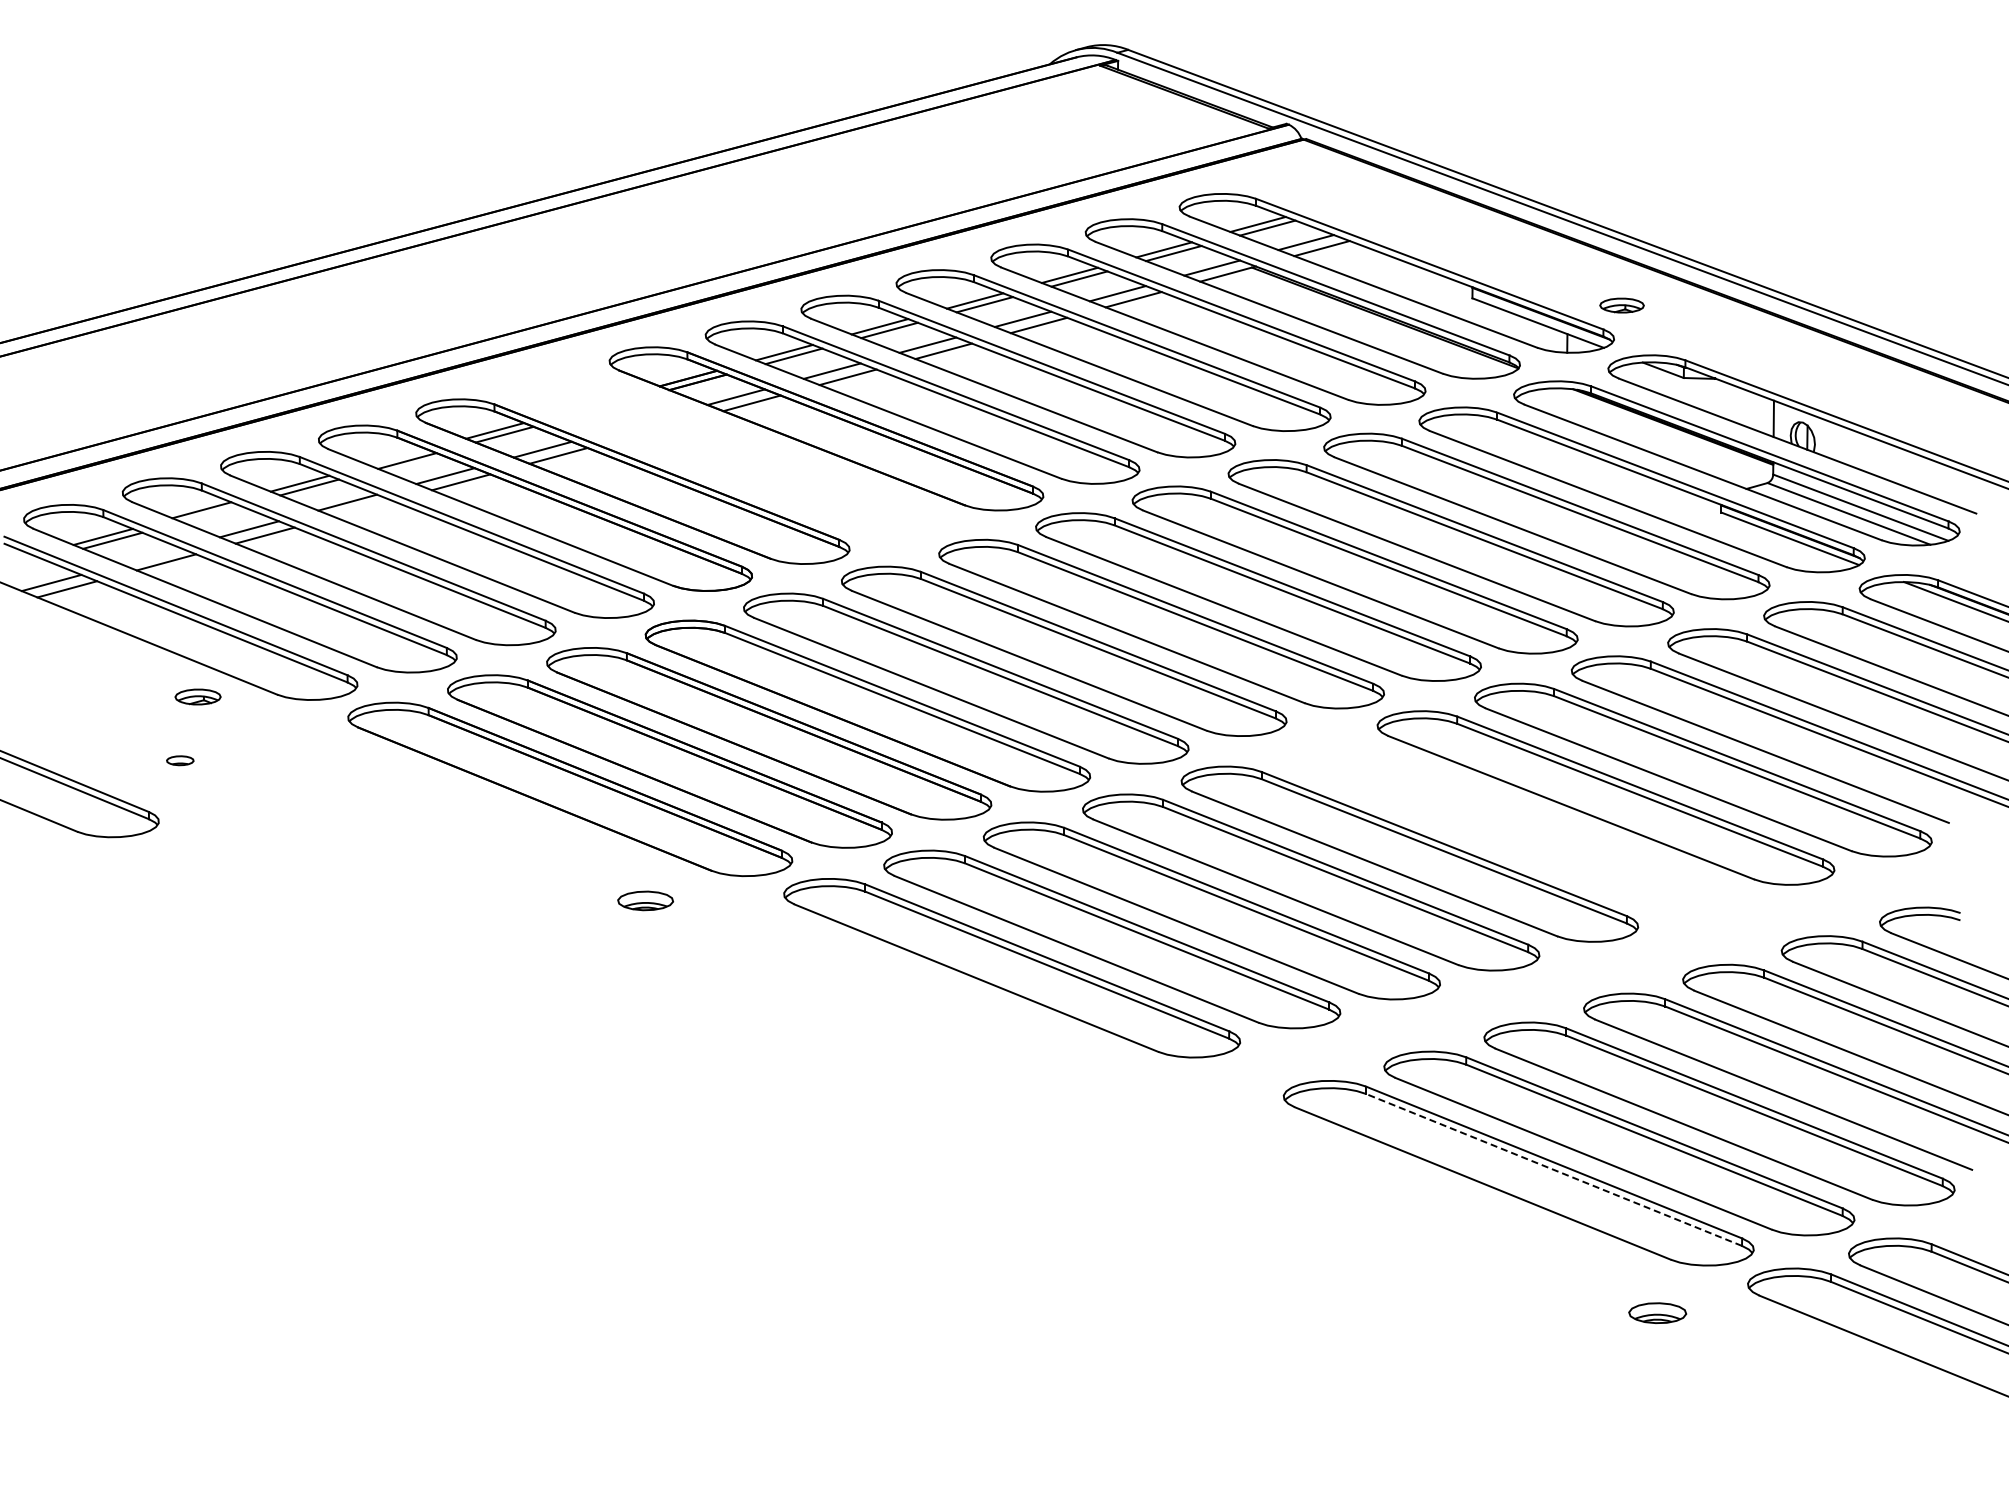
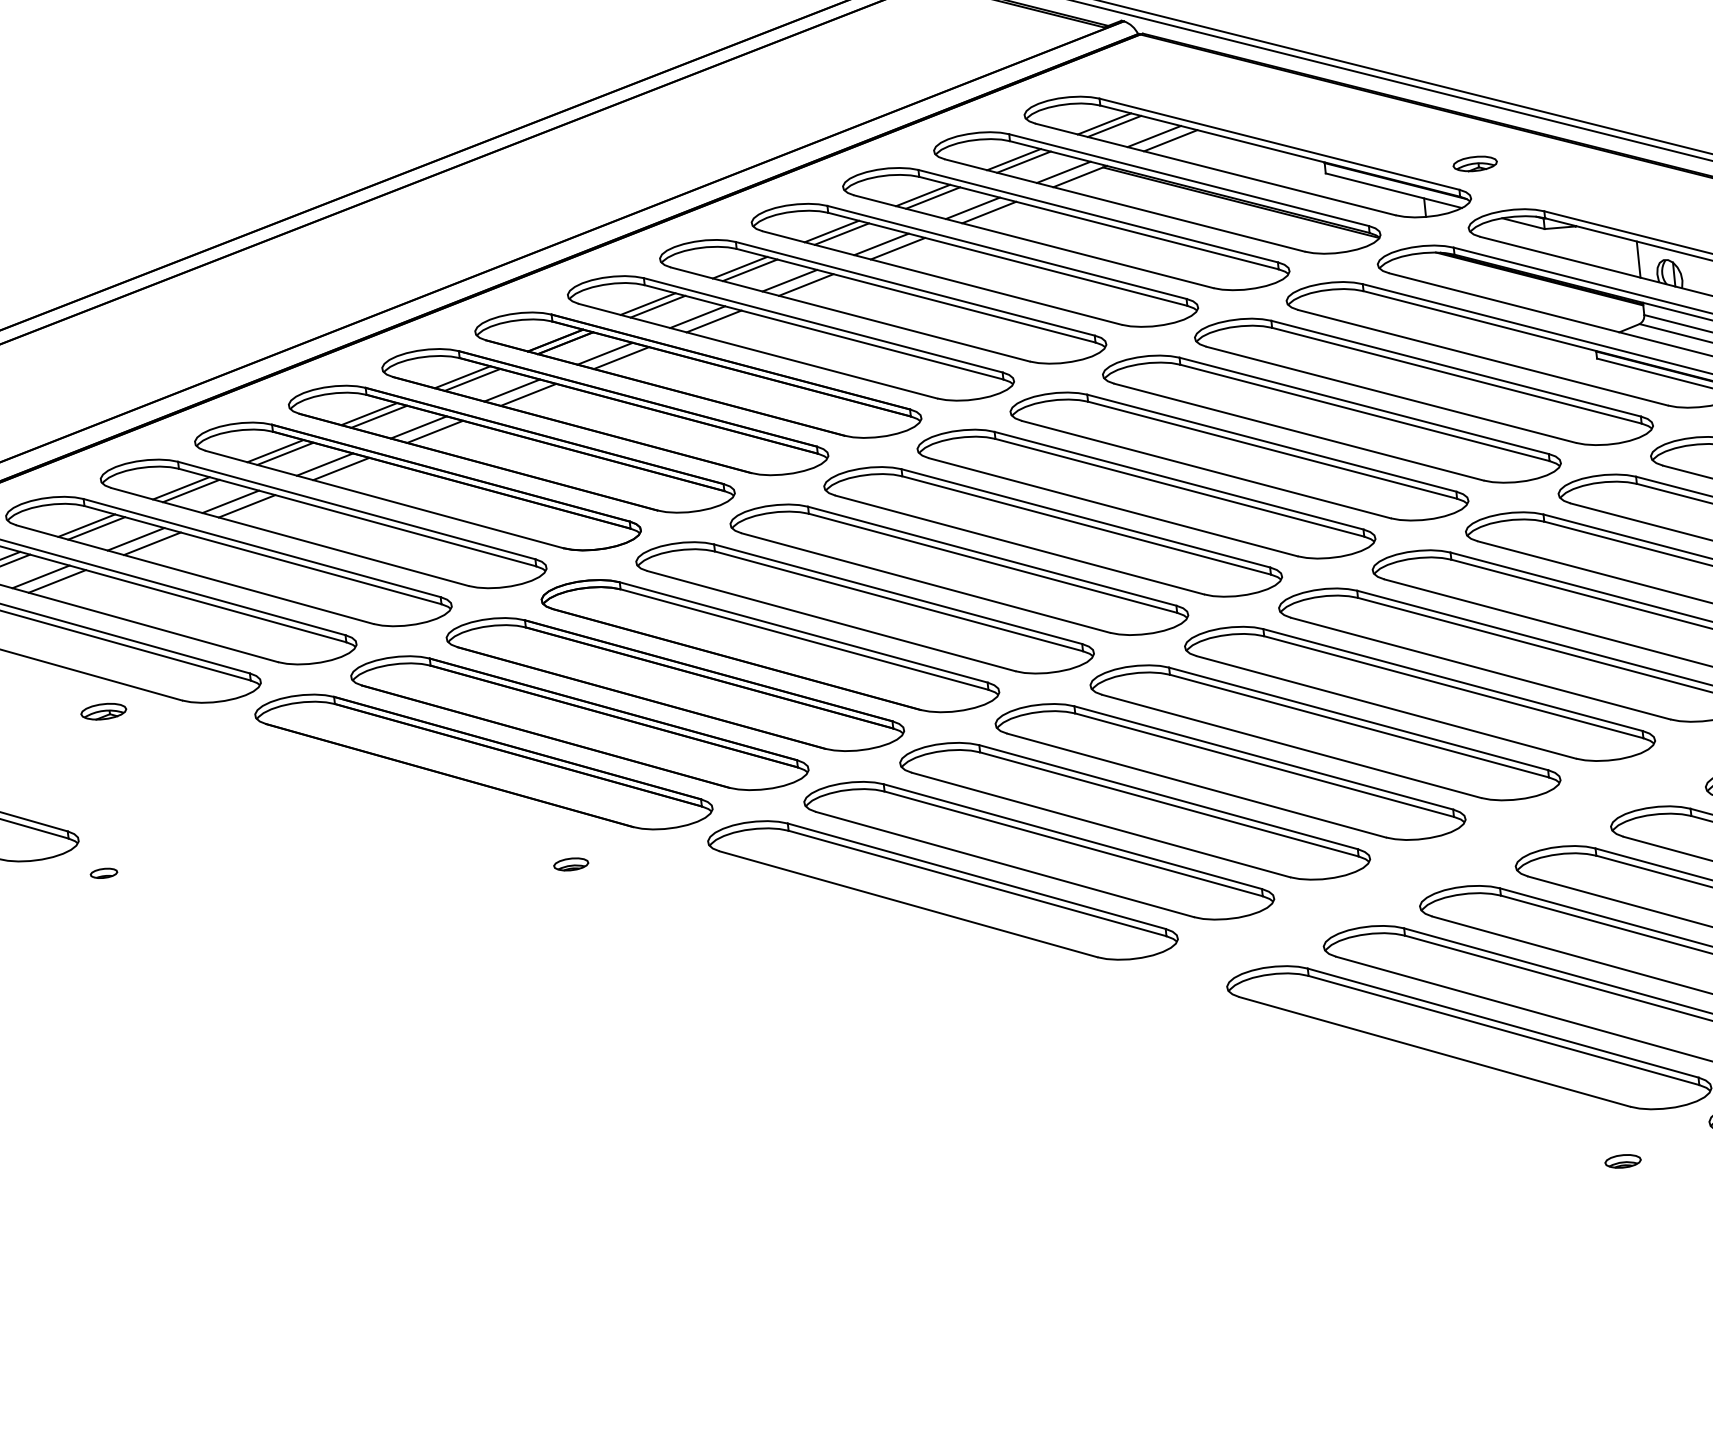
part: (729, 454) -> (604, 411), added
line: (397, 457) -> (275, 451), added
line: (363, 508) -> (247, 505), added
line: (210, 514) -> (95, 528), added
line: (150, 556) -> (40, 577), added
part: (180, 760) -> (104, 873), moved
part: (1507, 826) -> (1419, 694), added
part: (645, 900) -> (571, 864), size x0.62
line: (1554, 1169) -> (1504, 1030), dashed -> solid
part: (1657, 1313) -> (1622, 1161), size x0.62

